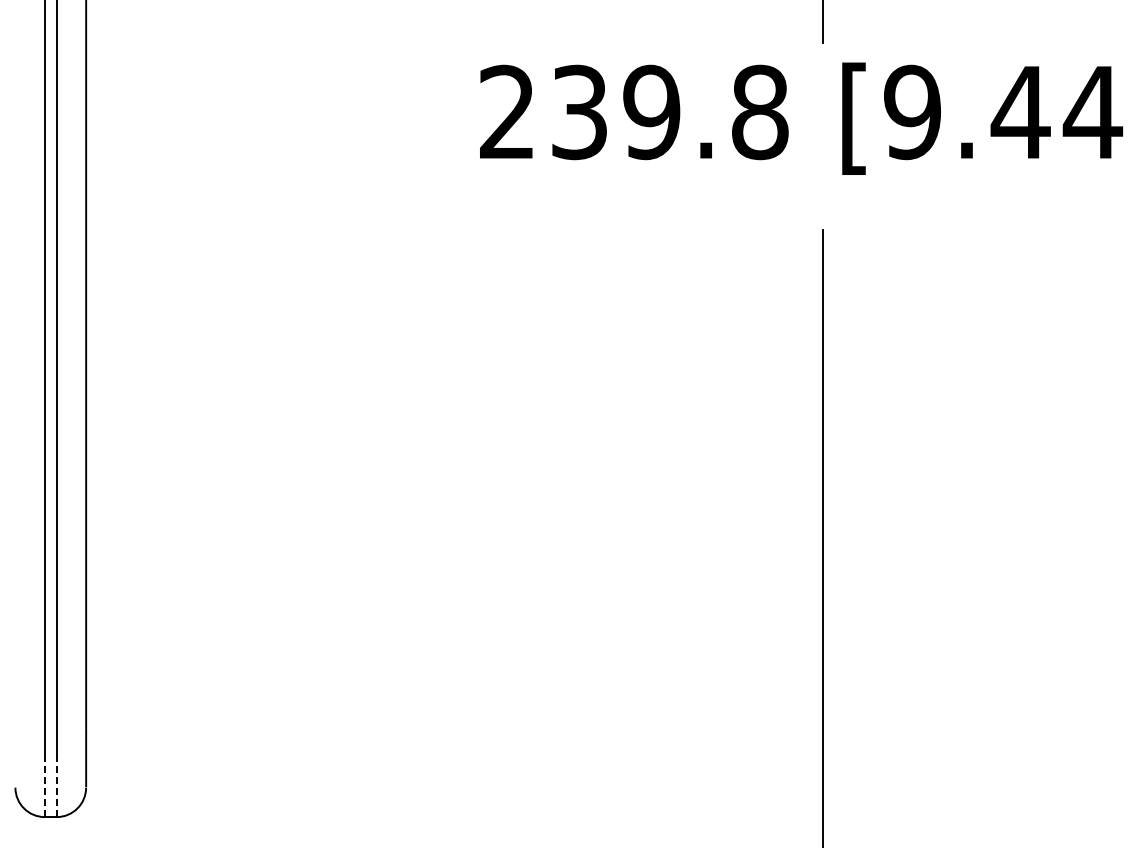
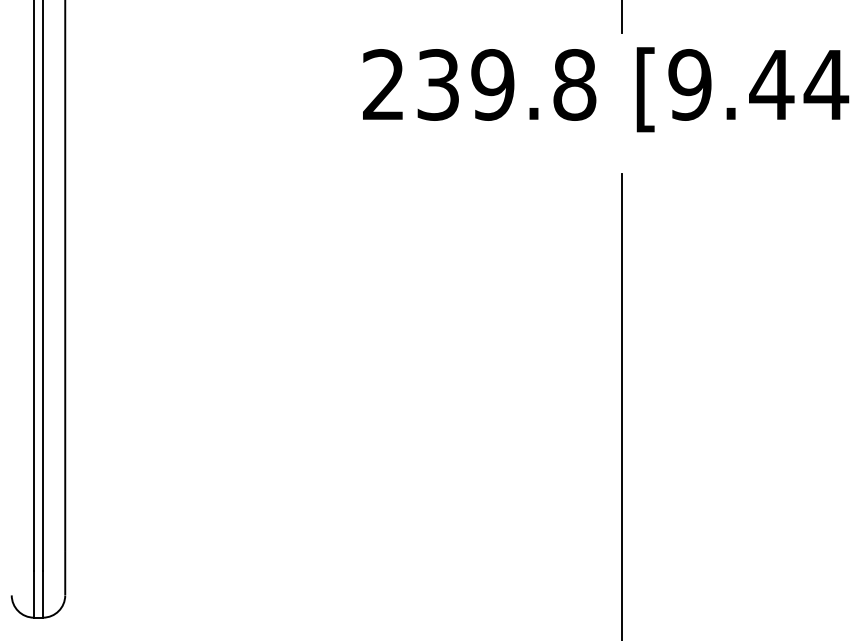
line: (44, 786) -> (33, 594), dashed -> solid
line: (56, 786) -> (42, 594), dashed -> solid

